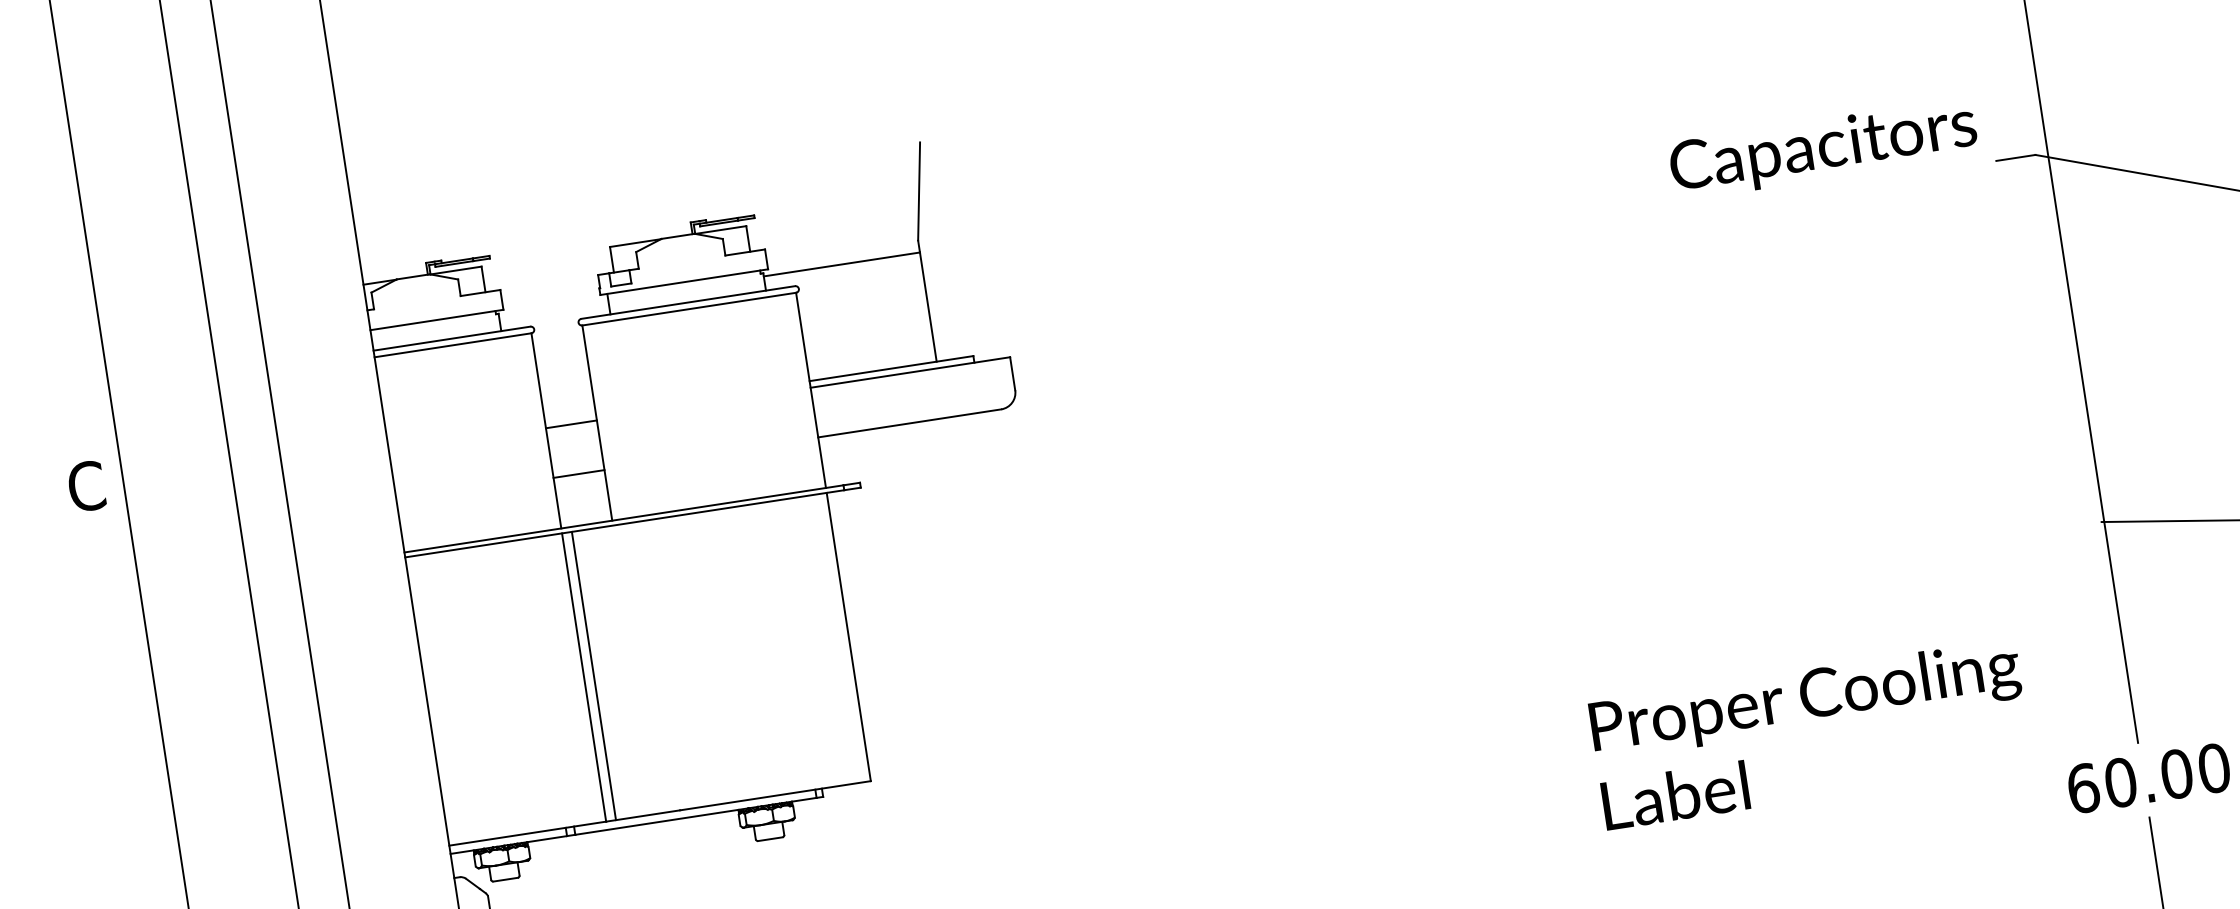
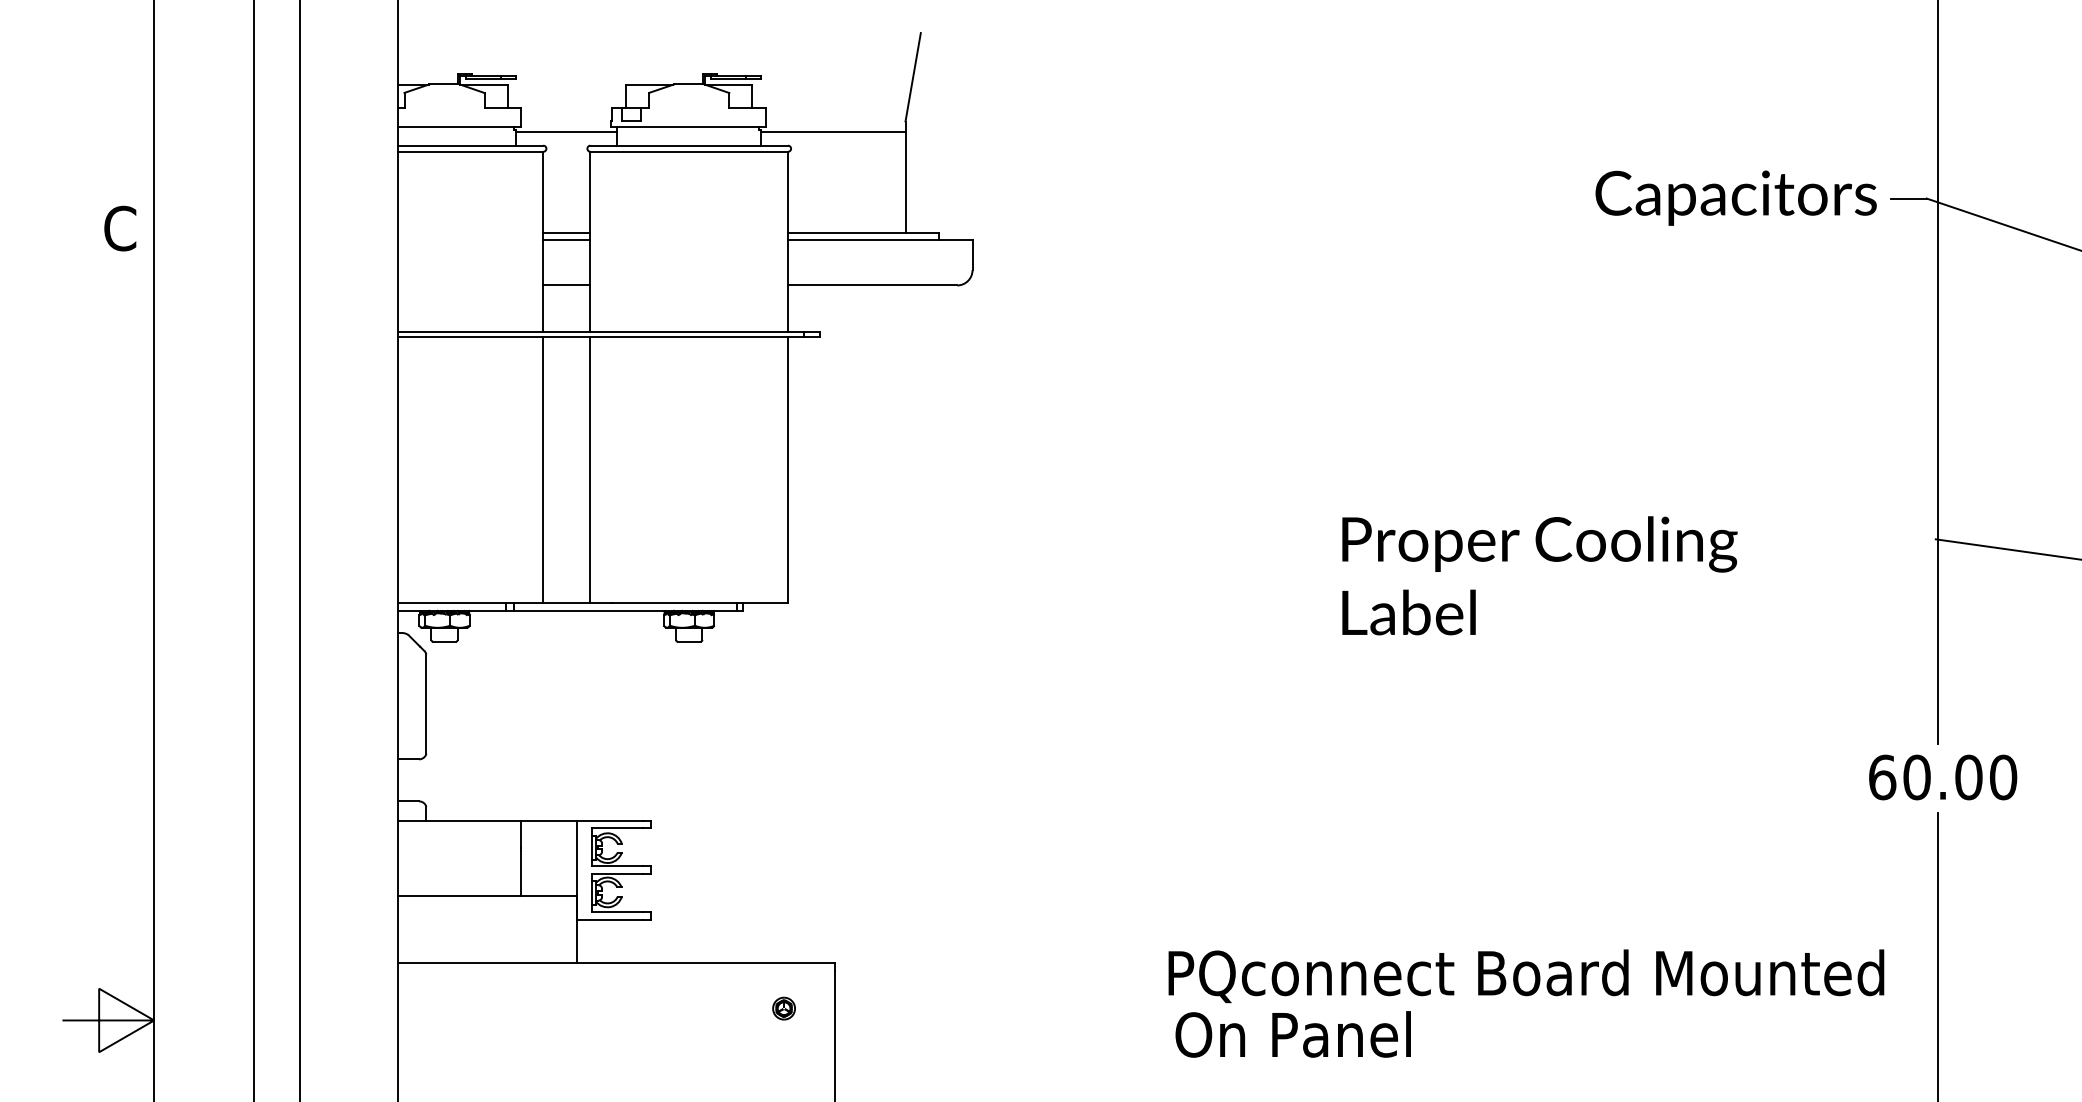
text: (1822, 148) -> (1735, 197), moved
line: (553, 308) -> (566, 132), added
line: (569, 417) -> (566, 233), added
line: (593, 675) -> (590, 469), moved
text: (1810, 733) -> (1539, 575), moved

